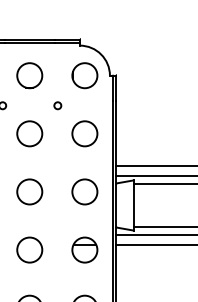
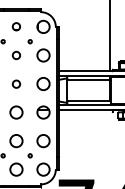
circle: (29, 74) -> (16, 26), size x0.6
circle: (29, 133) -> (16, 55), size x0.6
circle: (29, 192) -> (16, 84), size x0.6

